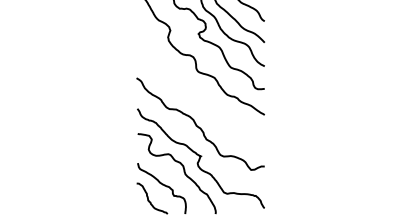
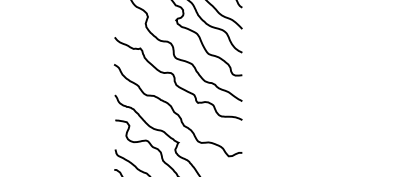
curve: (197, 92) -> (175, 78), added

